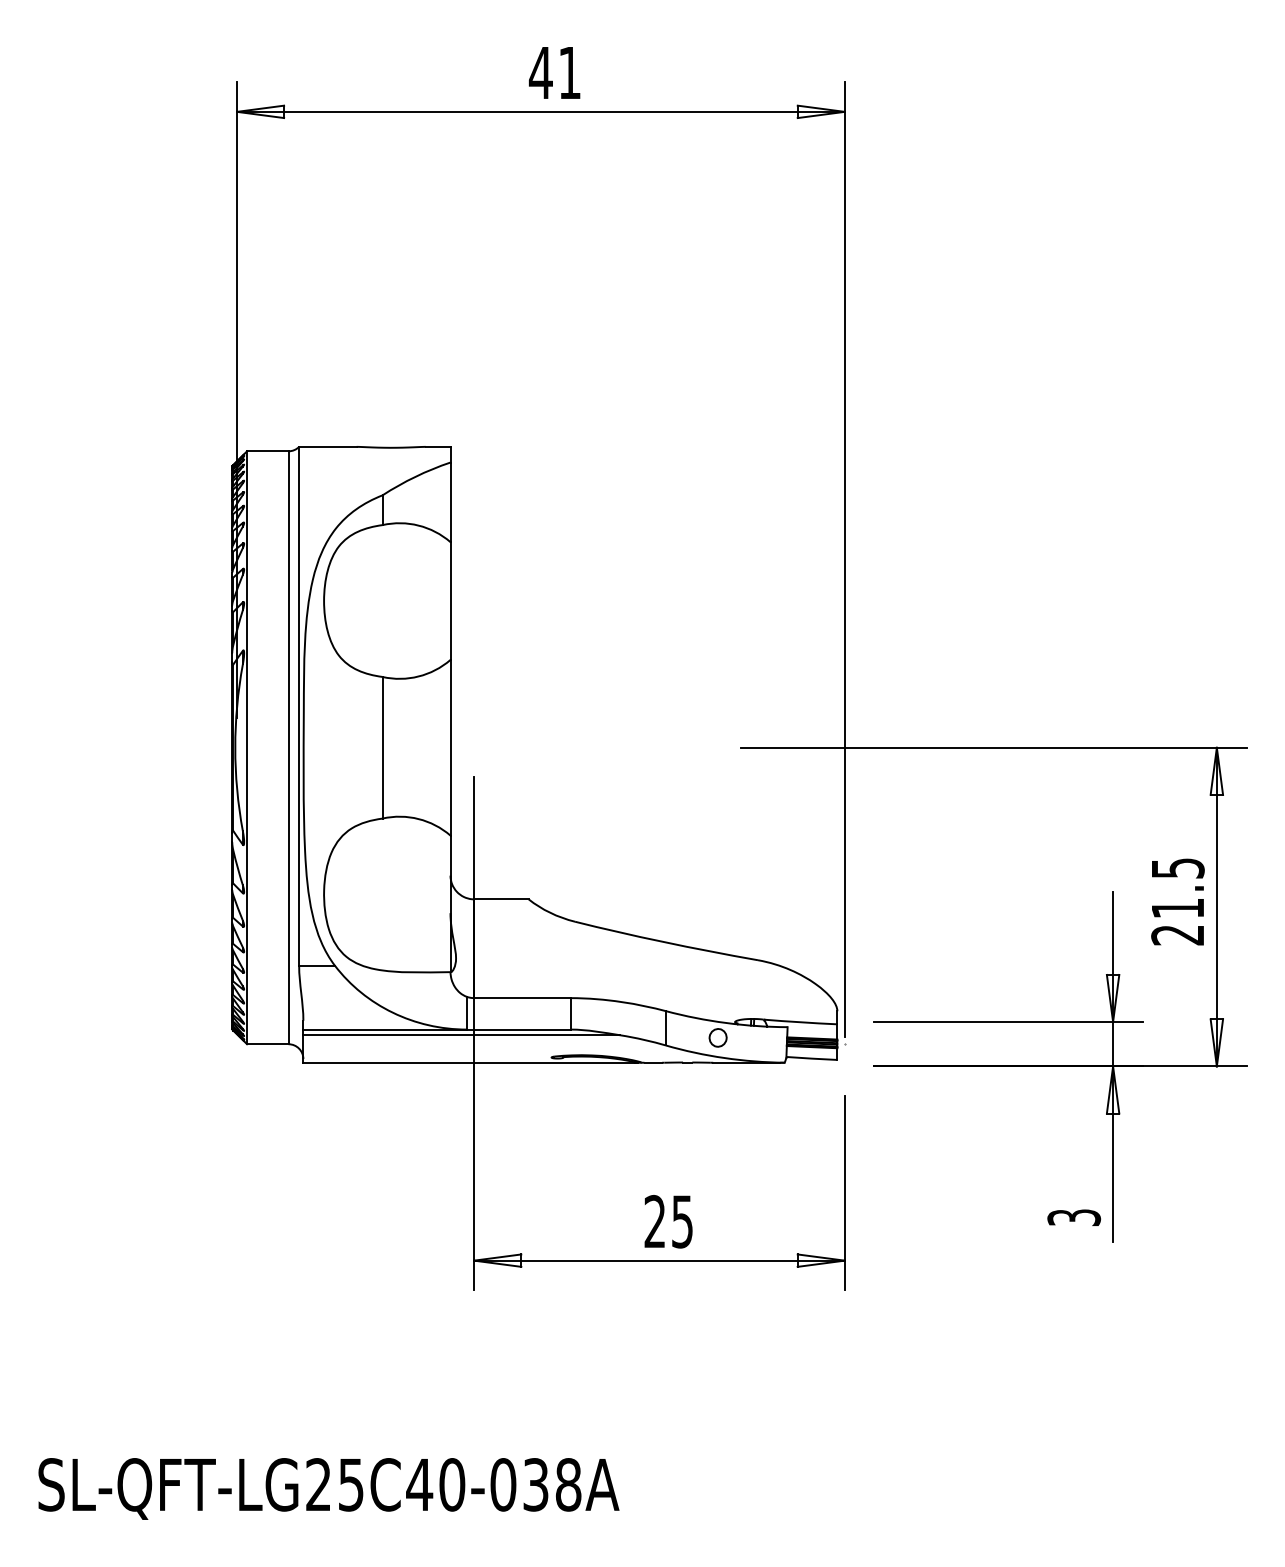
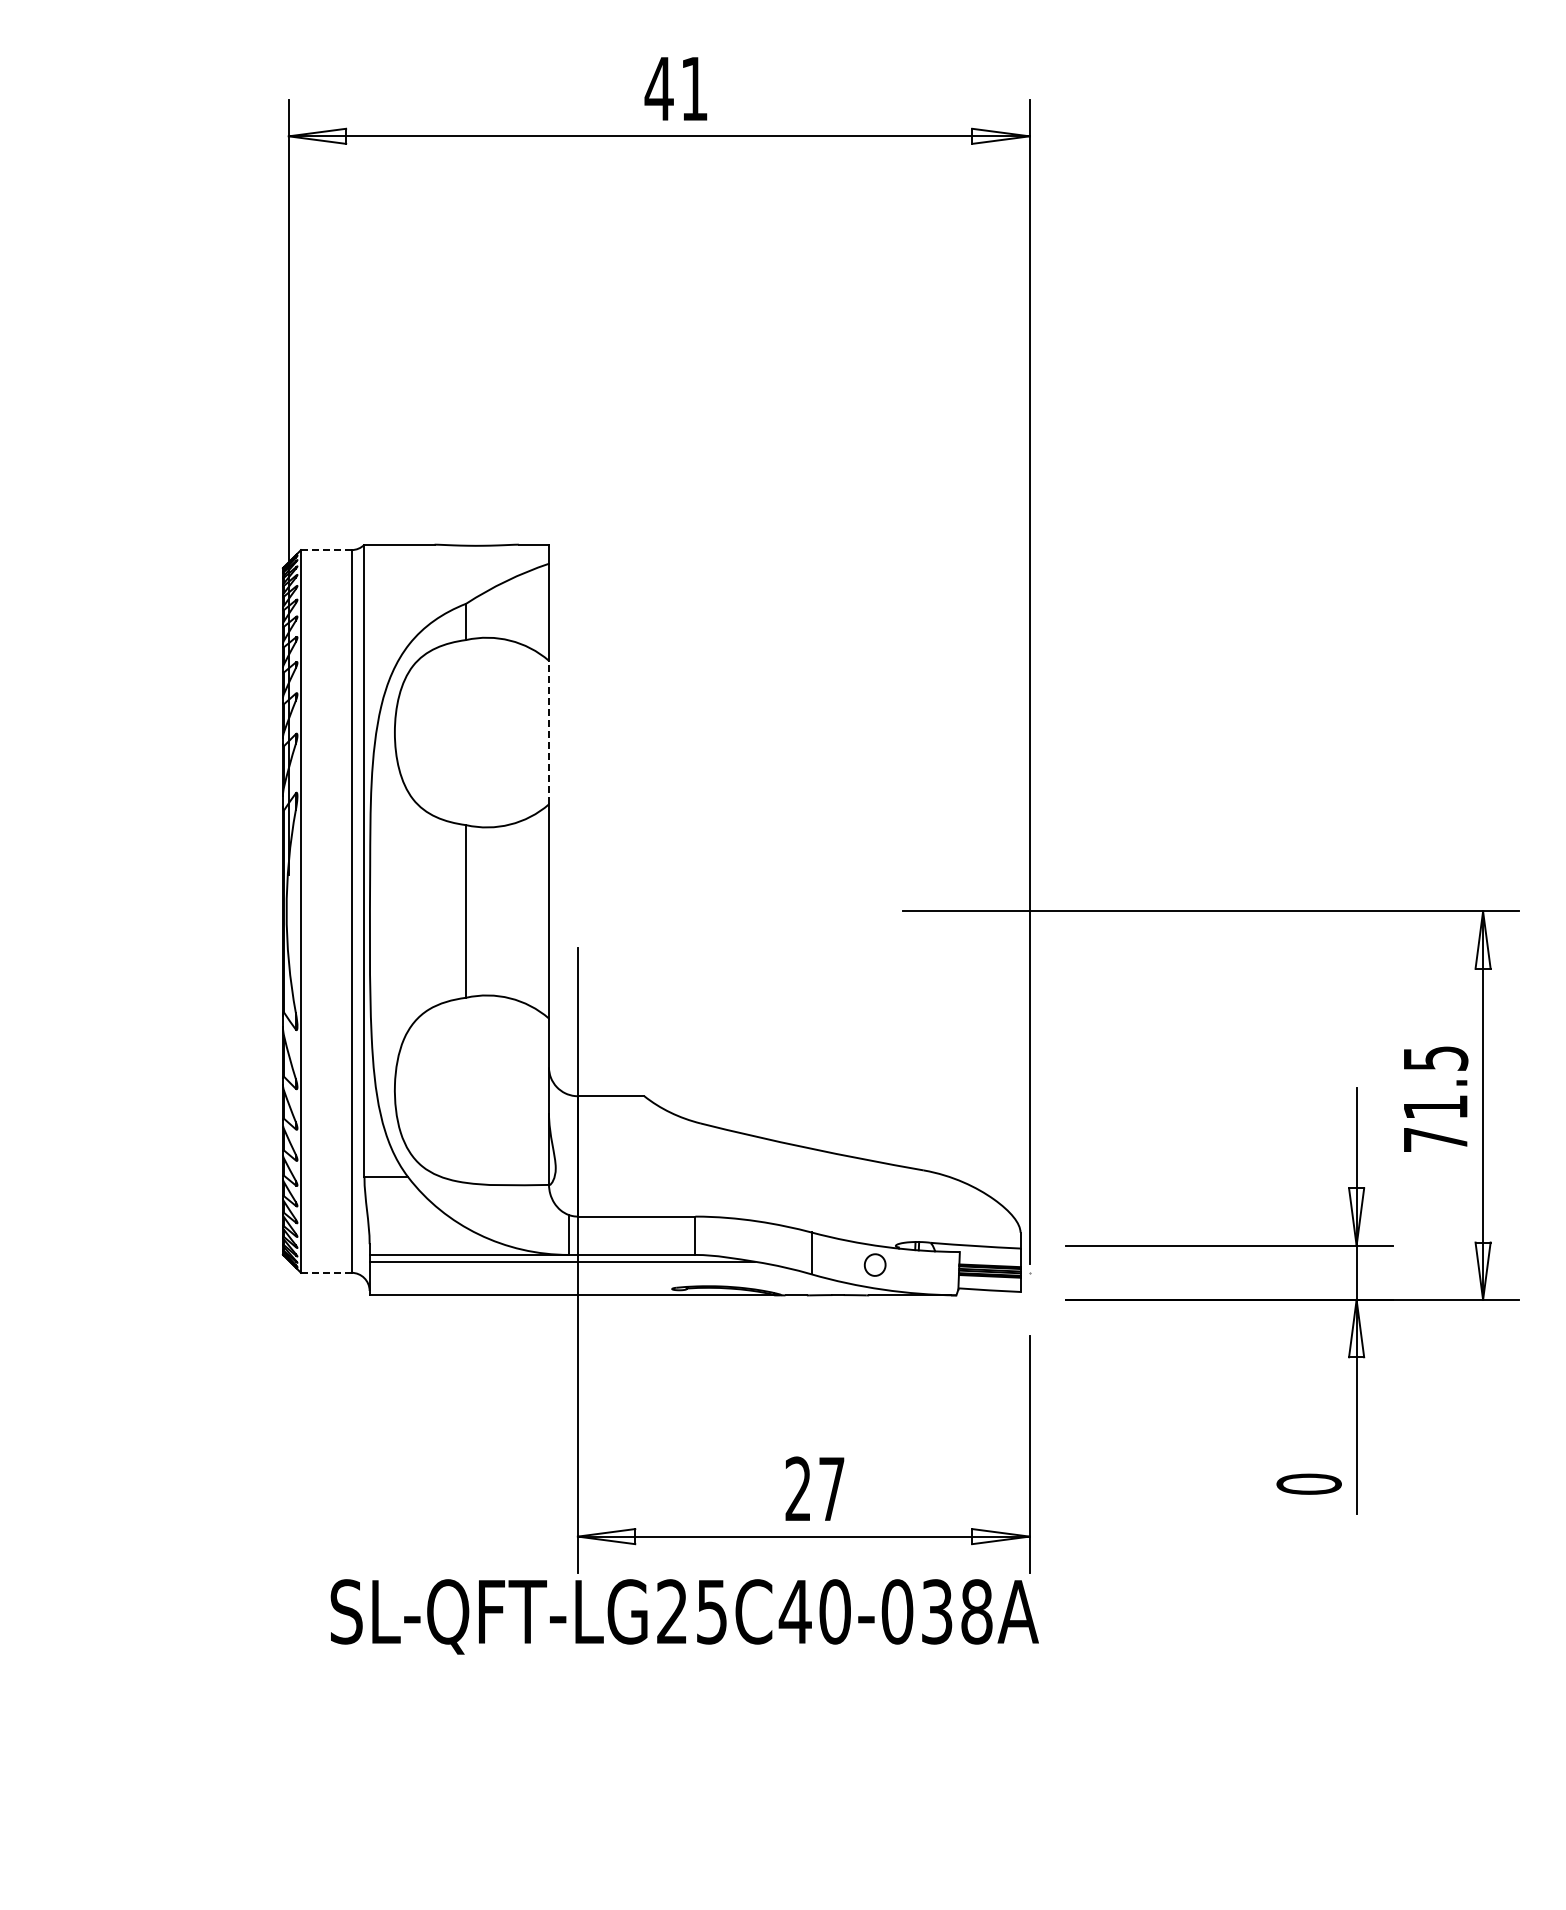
line: (267, 451) -> (325, 550), solid -> dashed
line: (450, 600) -> (548, 732), solid -> dashed
text: (1177, 935) -> (1435, 1140), 21.5 -> 71.5
line: (267, 1043) -> (326, 1272), solid -> dashed
text: (1073, 1217) -> (1308, 1483), 3 -> 0
text: (682, 1222) -> (831, 1489), 25 -> 27
text: (328, 1488) -> (684, 1616), moved

